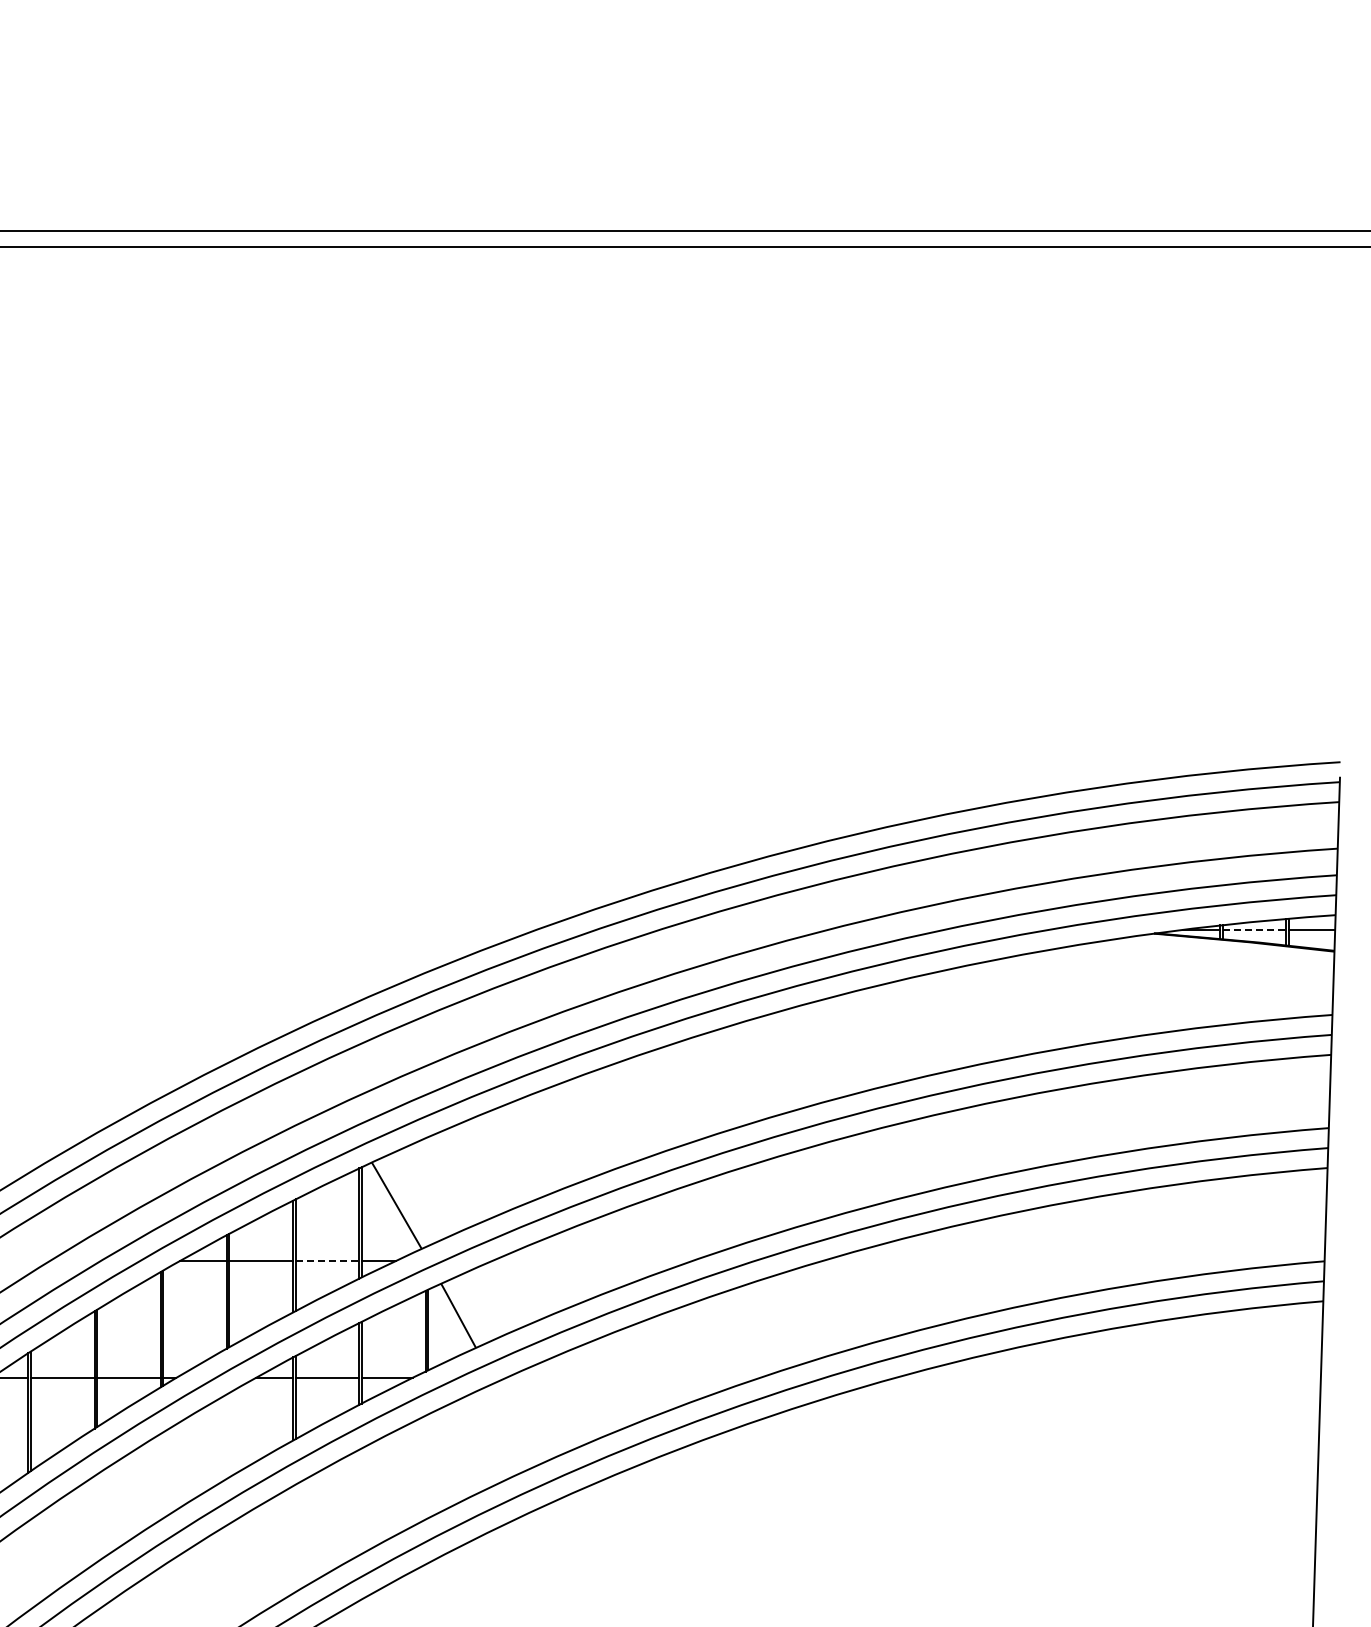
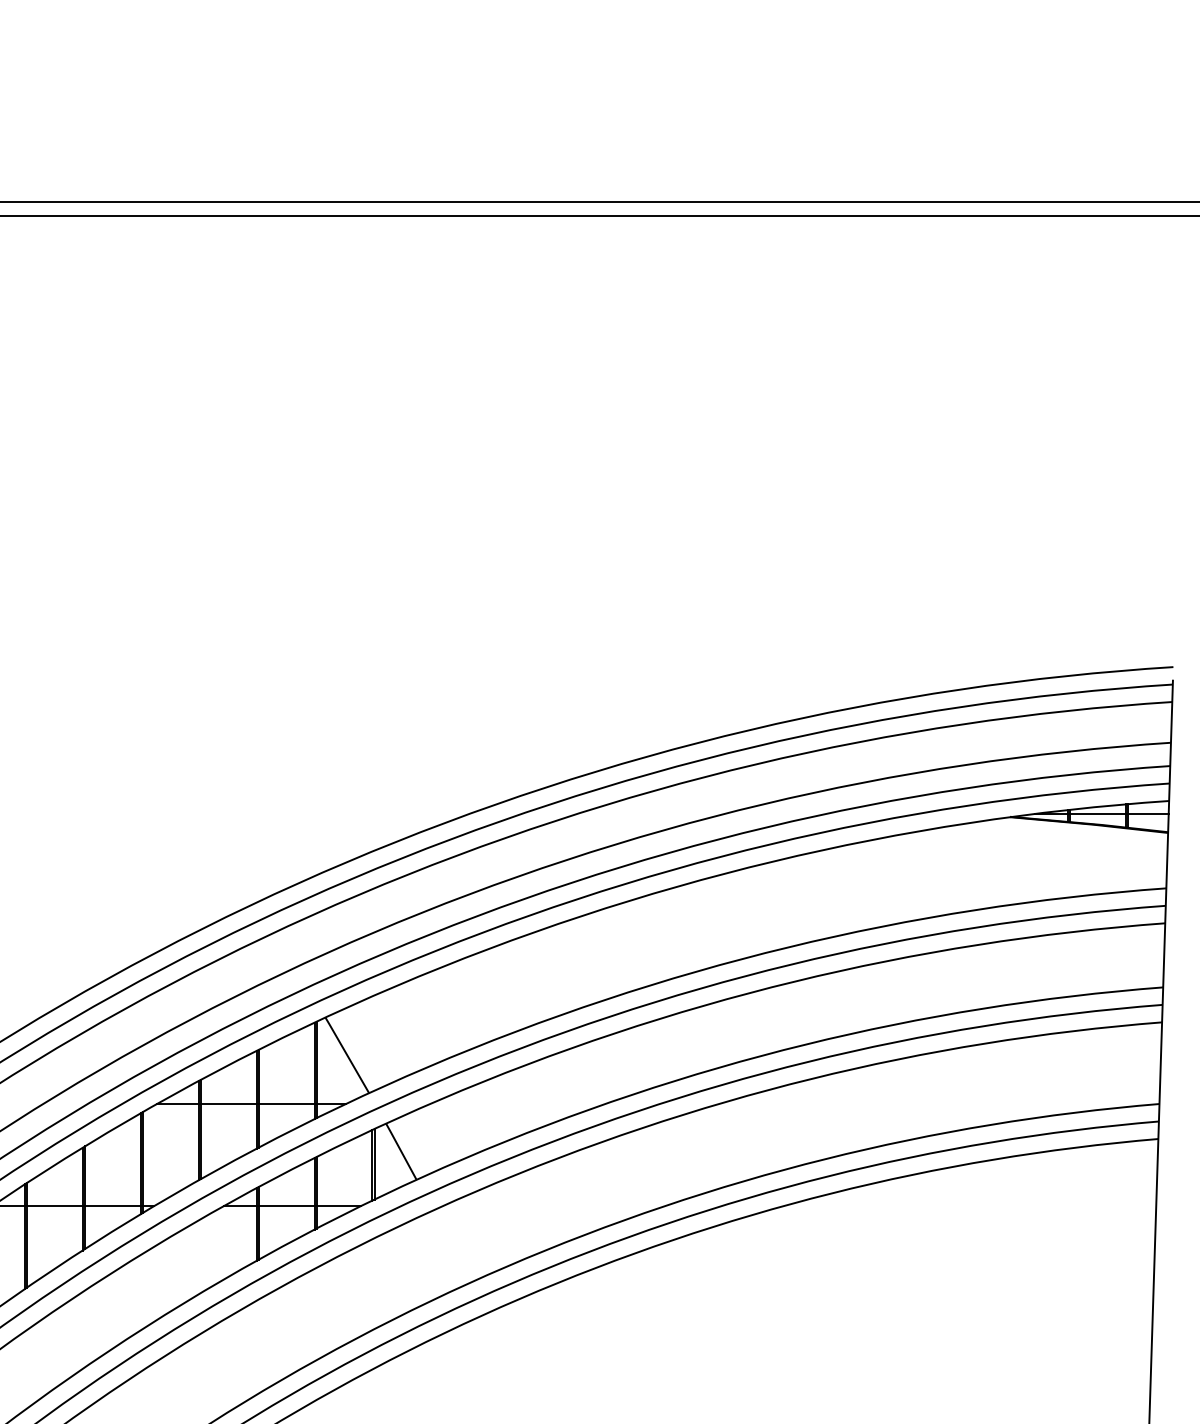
line: (1254, 929) -> (1098, 813), dashed -> solid
line: (327, 1261) -> (286, 1104), dashed -> solid

